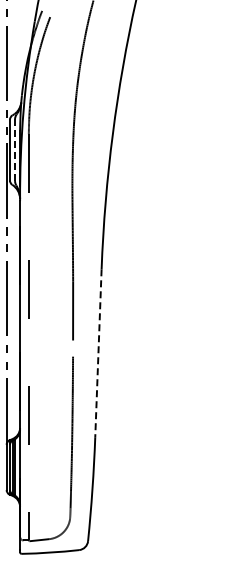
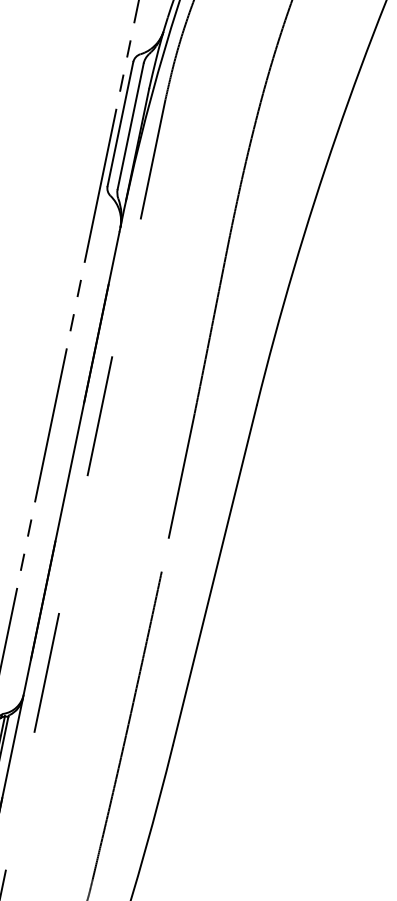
line: (15, 150) -> (131, 127), dashed -> solid
line: (98, 353) -> (214, 575), dashed -> solid

